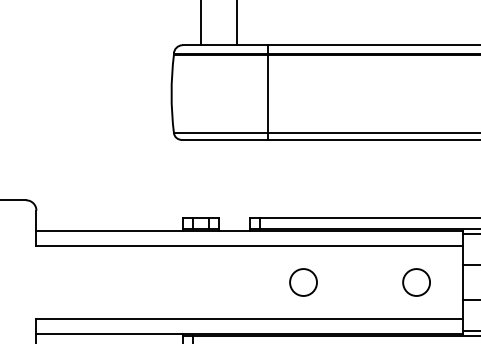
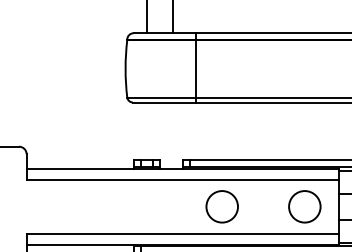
circle: (302, 281) -> (221, 206), size x1.6
circle: (416, 281) -> (304, 206), size x1.6

